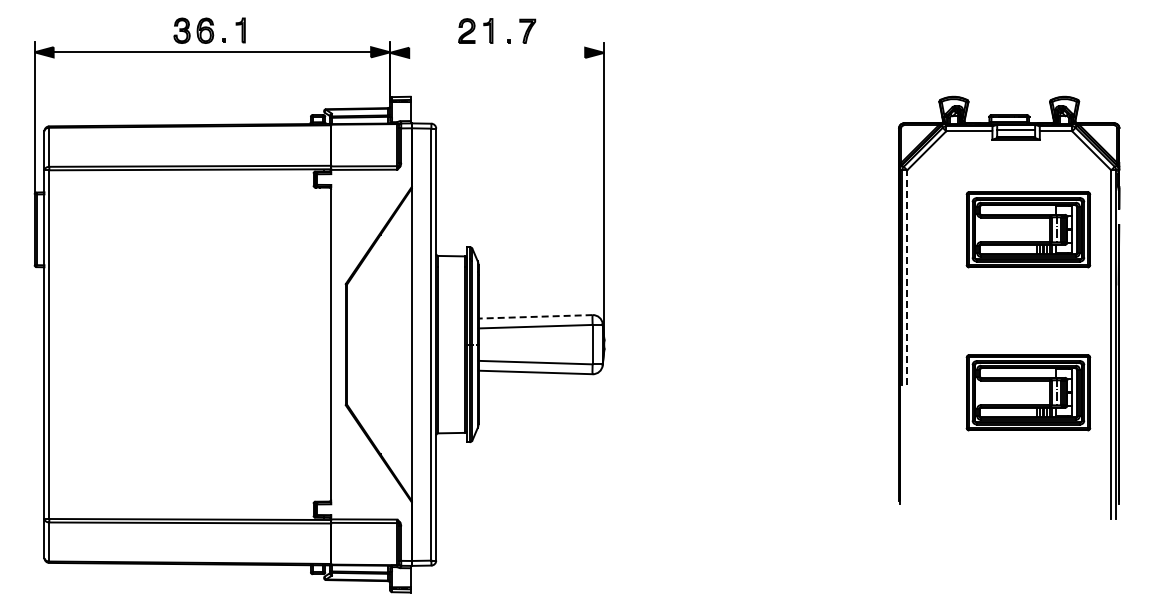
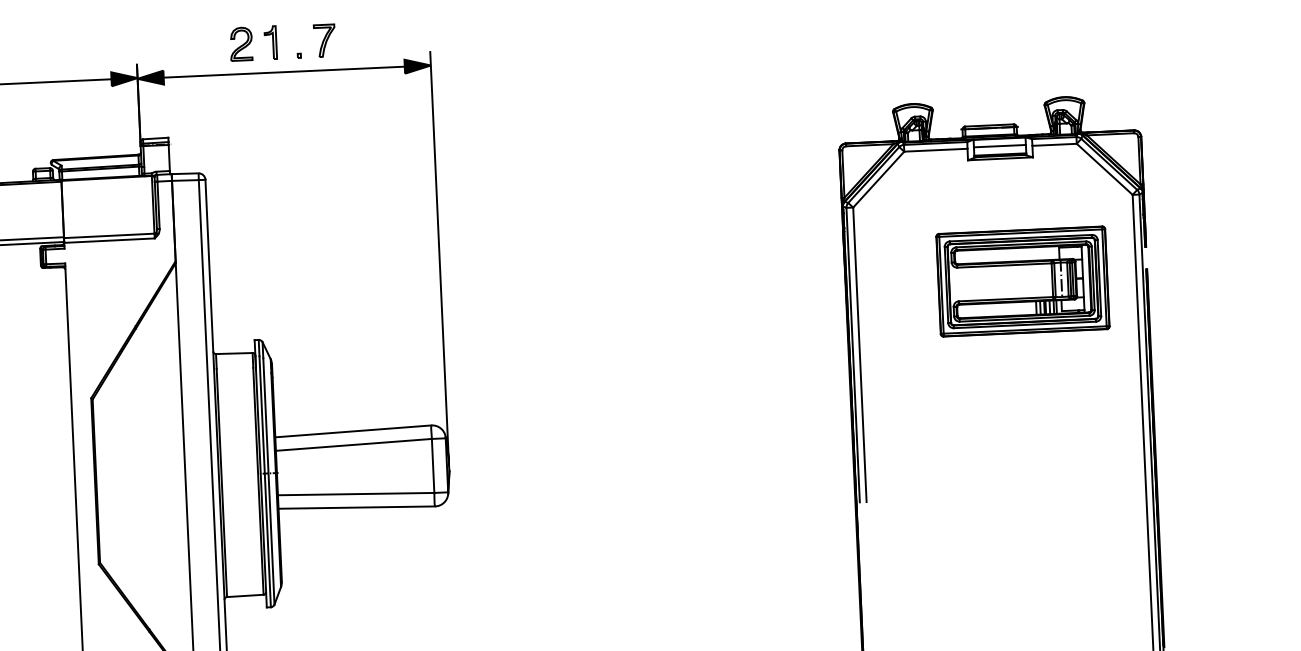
line: (497, 52) -> (284, 71), added
line: (907, 277) -> (860, 354), dashed -> solid
line: (535, 316) -> (353, 430), dashed -> solid
part: (1028, 392) -> (1033, 504), removed

